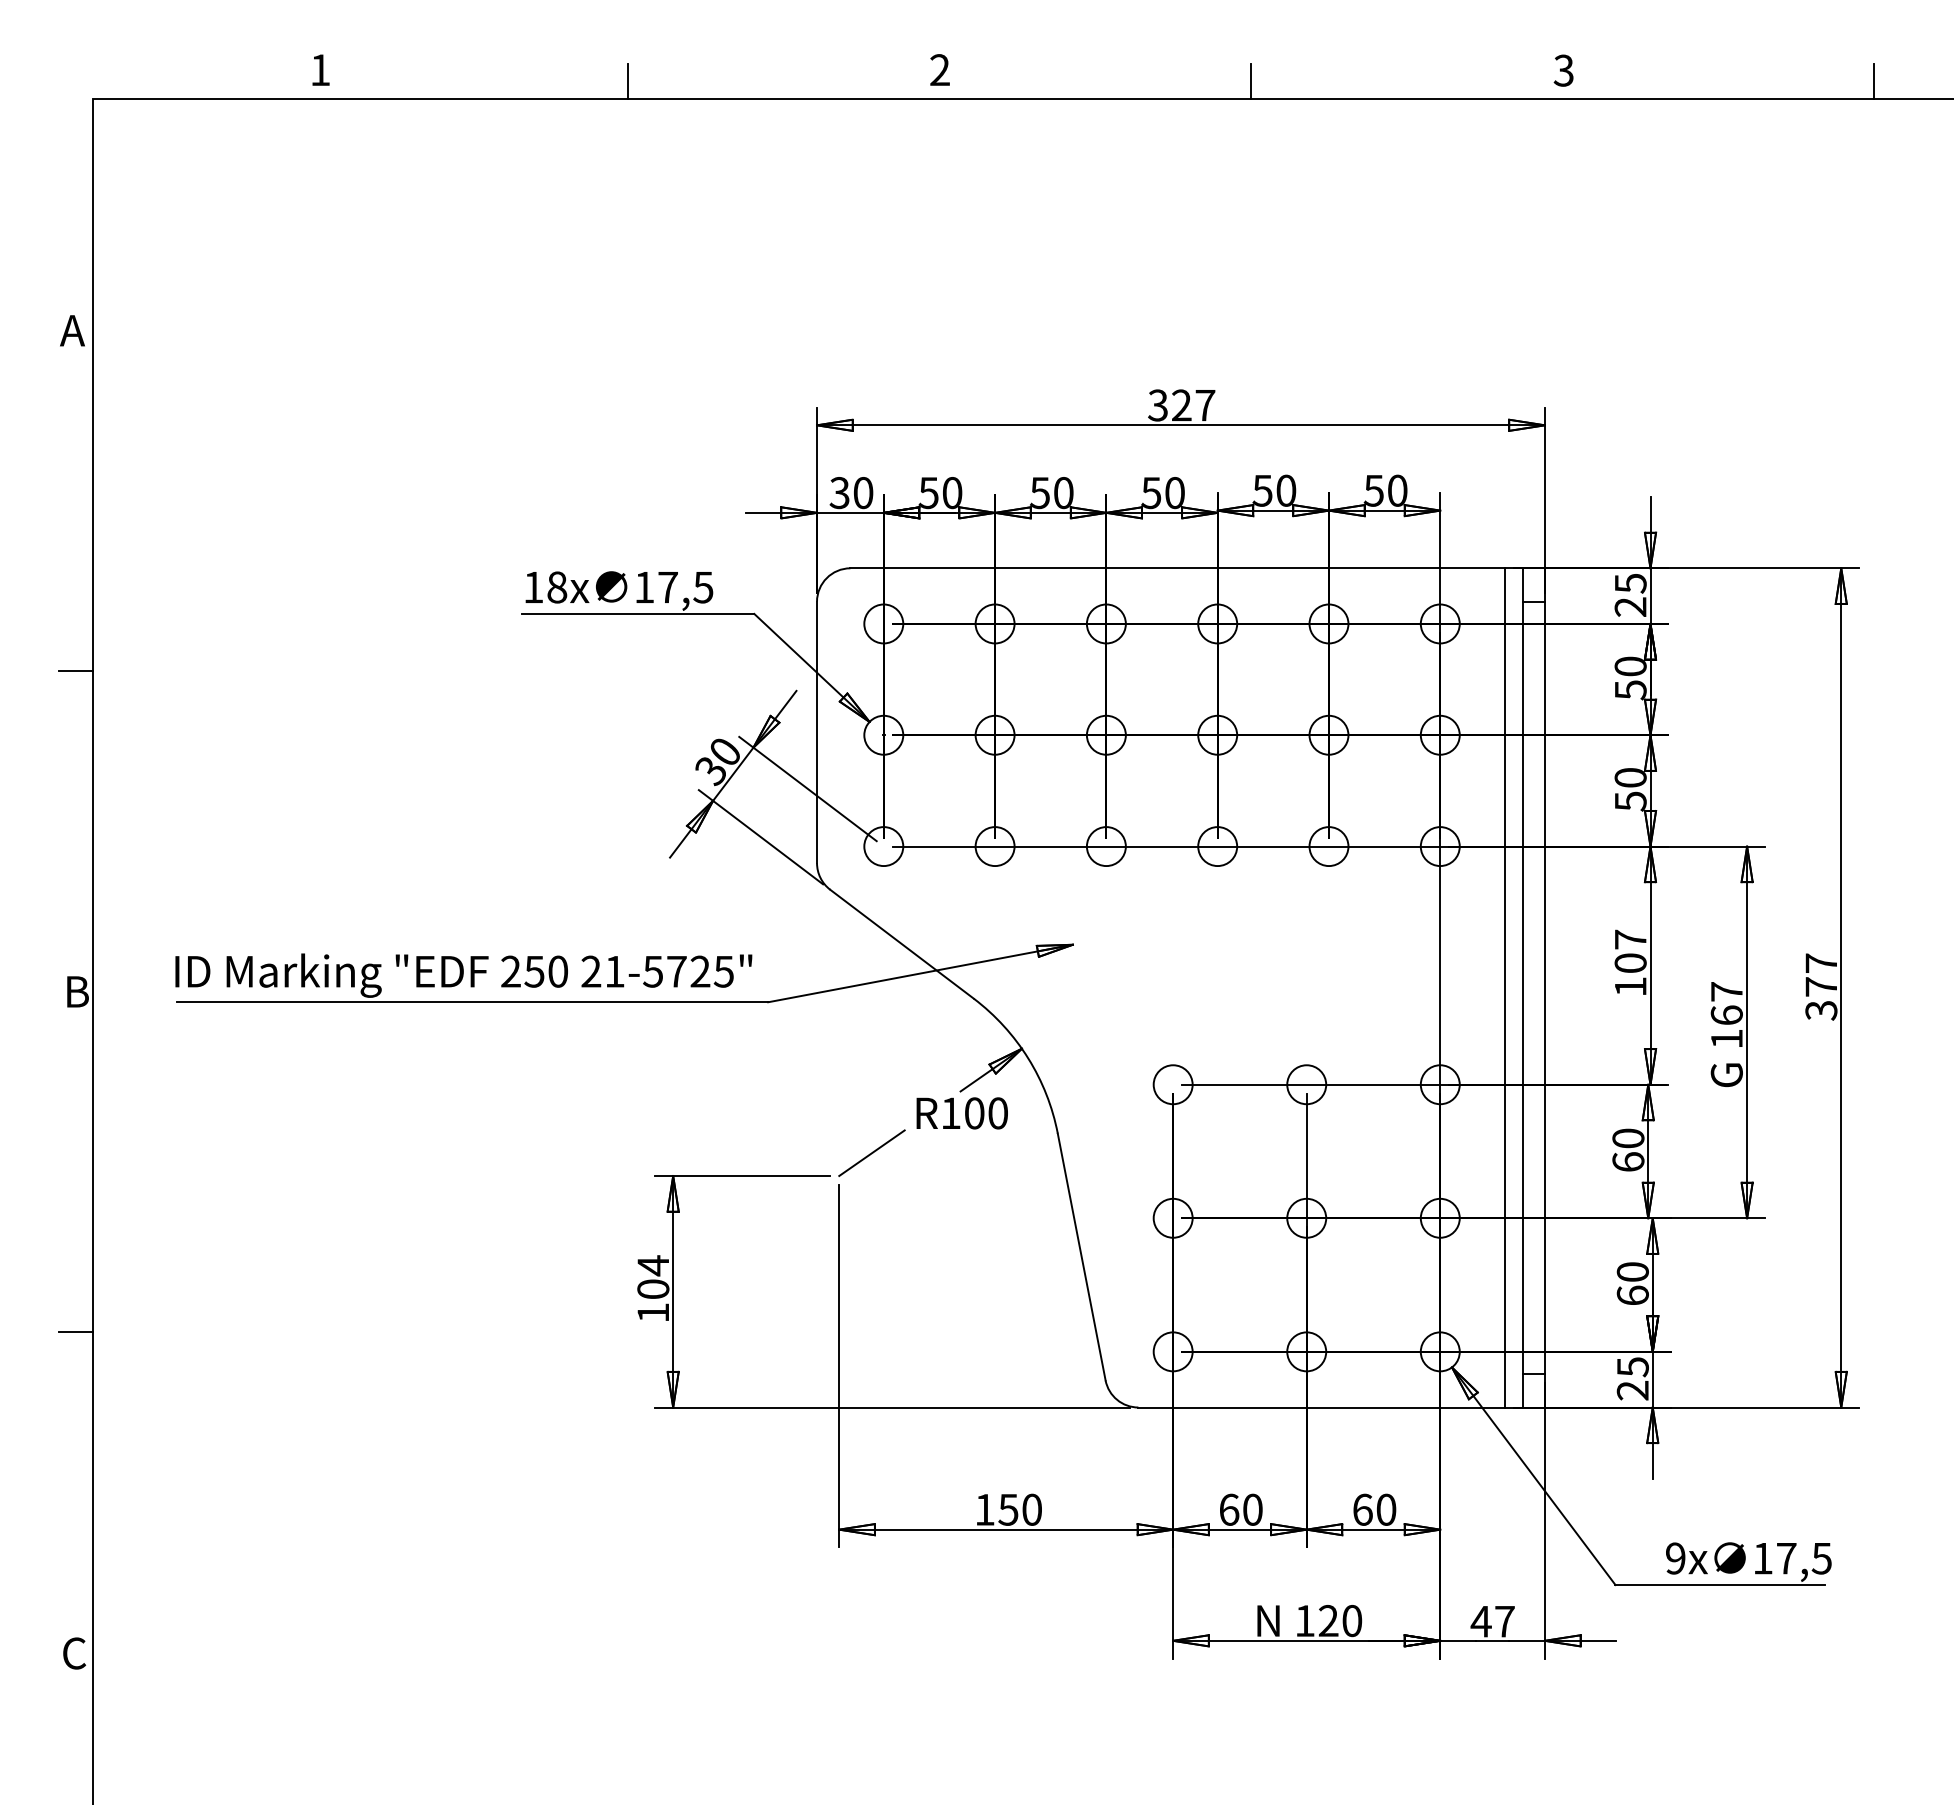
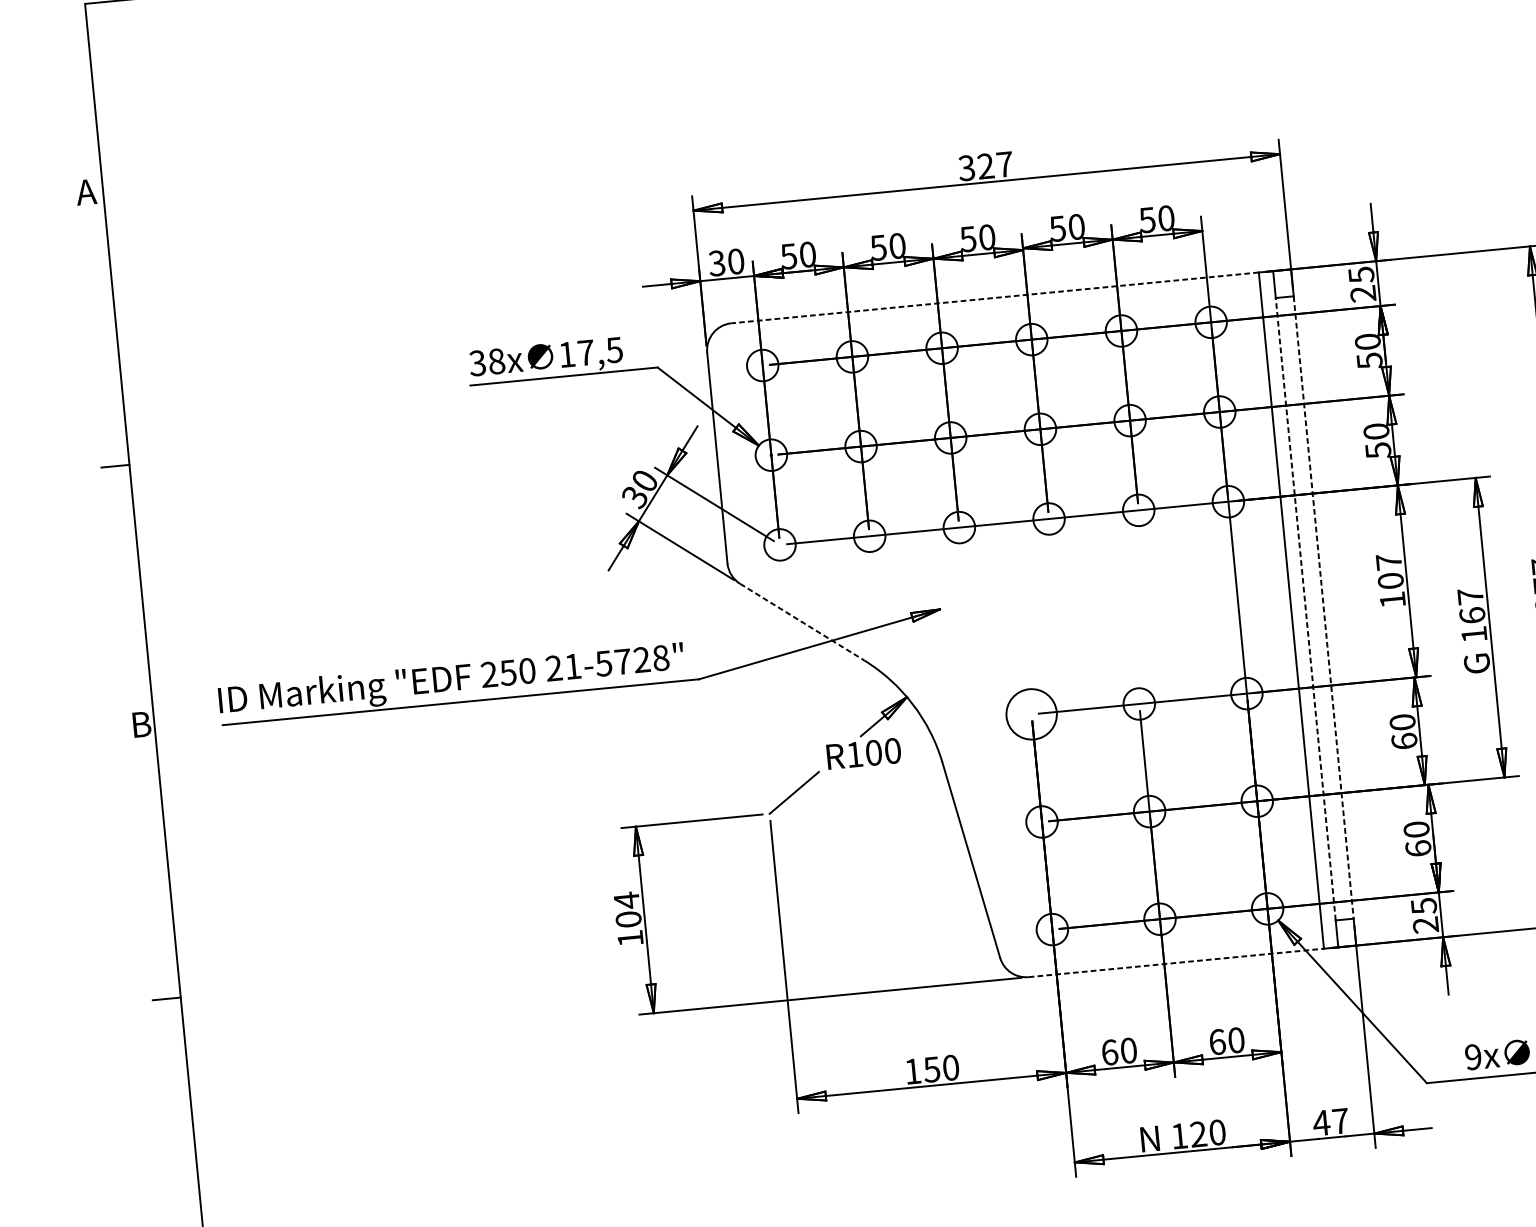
line: (1177, 568) -> (995, 298), solid -> dashed
text: (533, 587) -> (477, 363), 18x -> 38x
line: (902, 944) -> (802, 622), solid -> dashed
text: (723, 971) -> (660, 658), 21-5725" -> 21-5728"
line: (1522, 987) -> (1305, 608), solid -> dashed
line: (1544, 988) -> (1323, 608), solid -> dashed
circle: (1172, 1084) -> (1031, 714), size x1.6
line: (1322, 1407) -> (1177, 962), solid -> dashed

